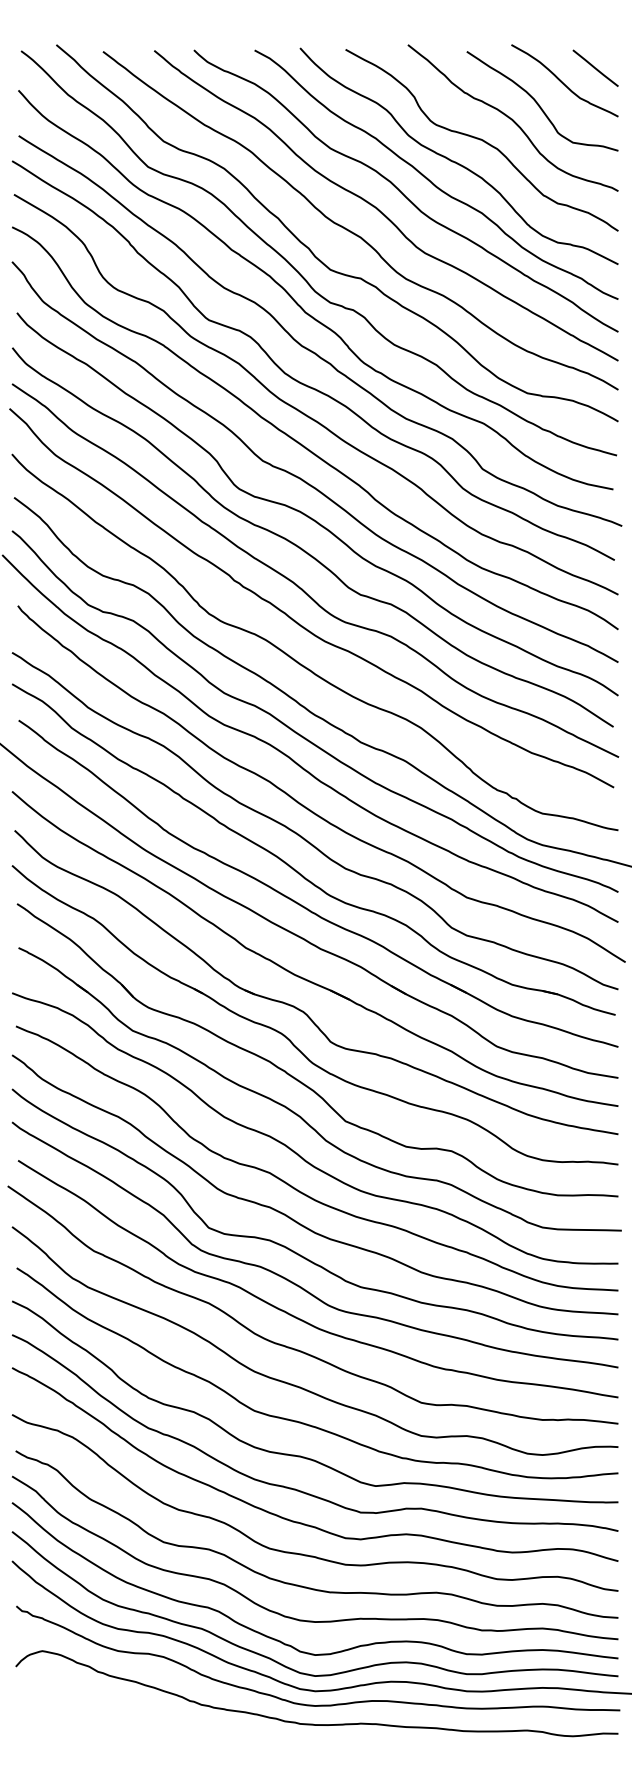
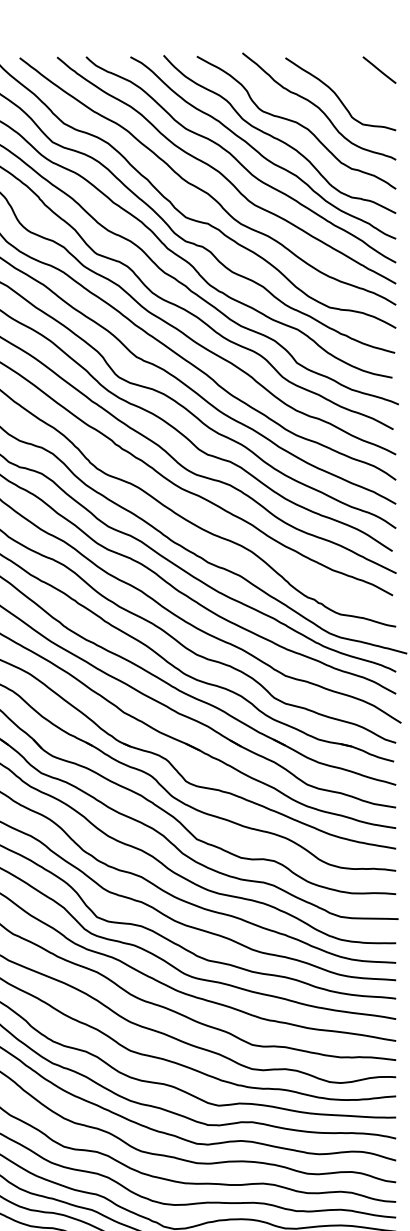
curve: (562, 81) -> (355, 79), removed

